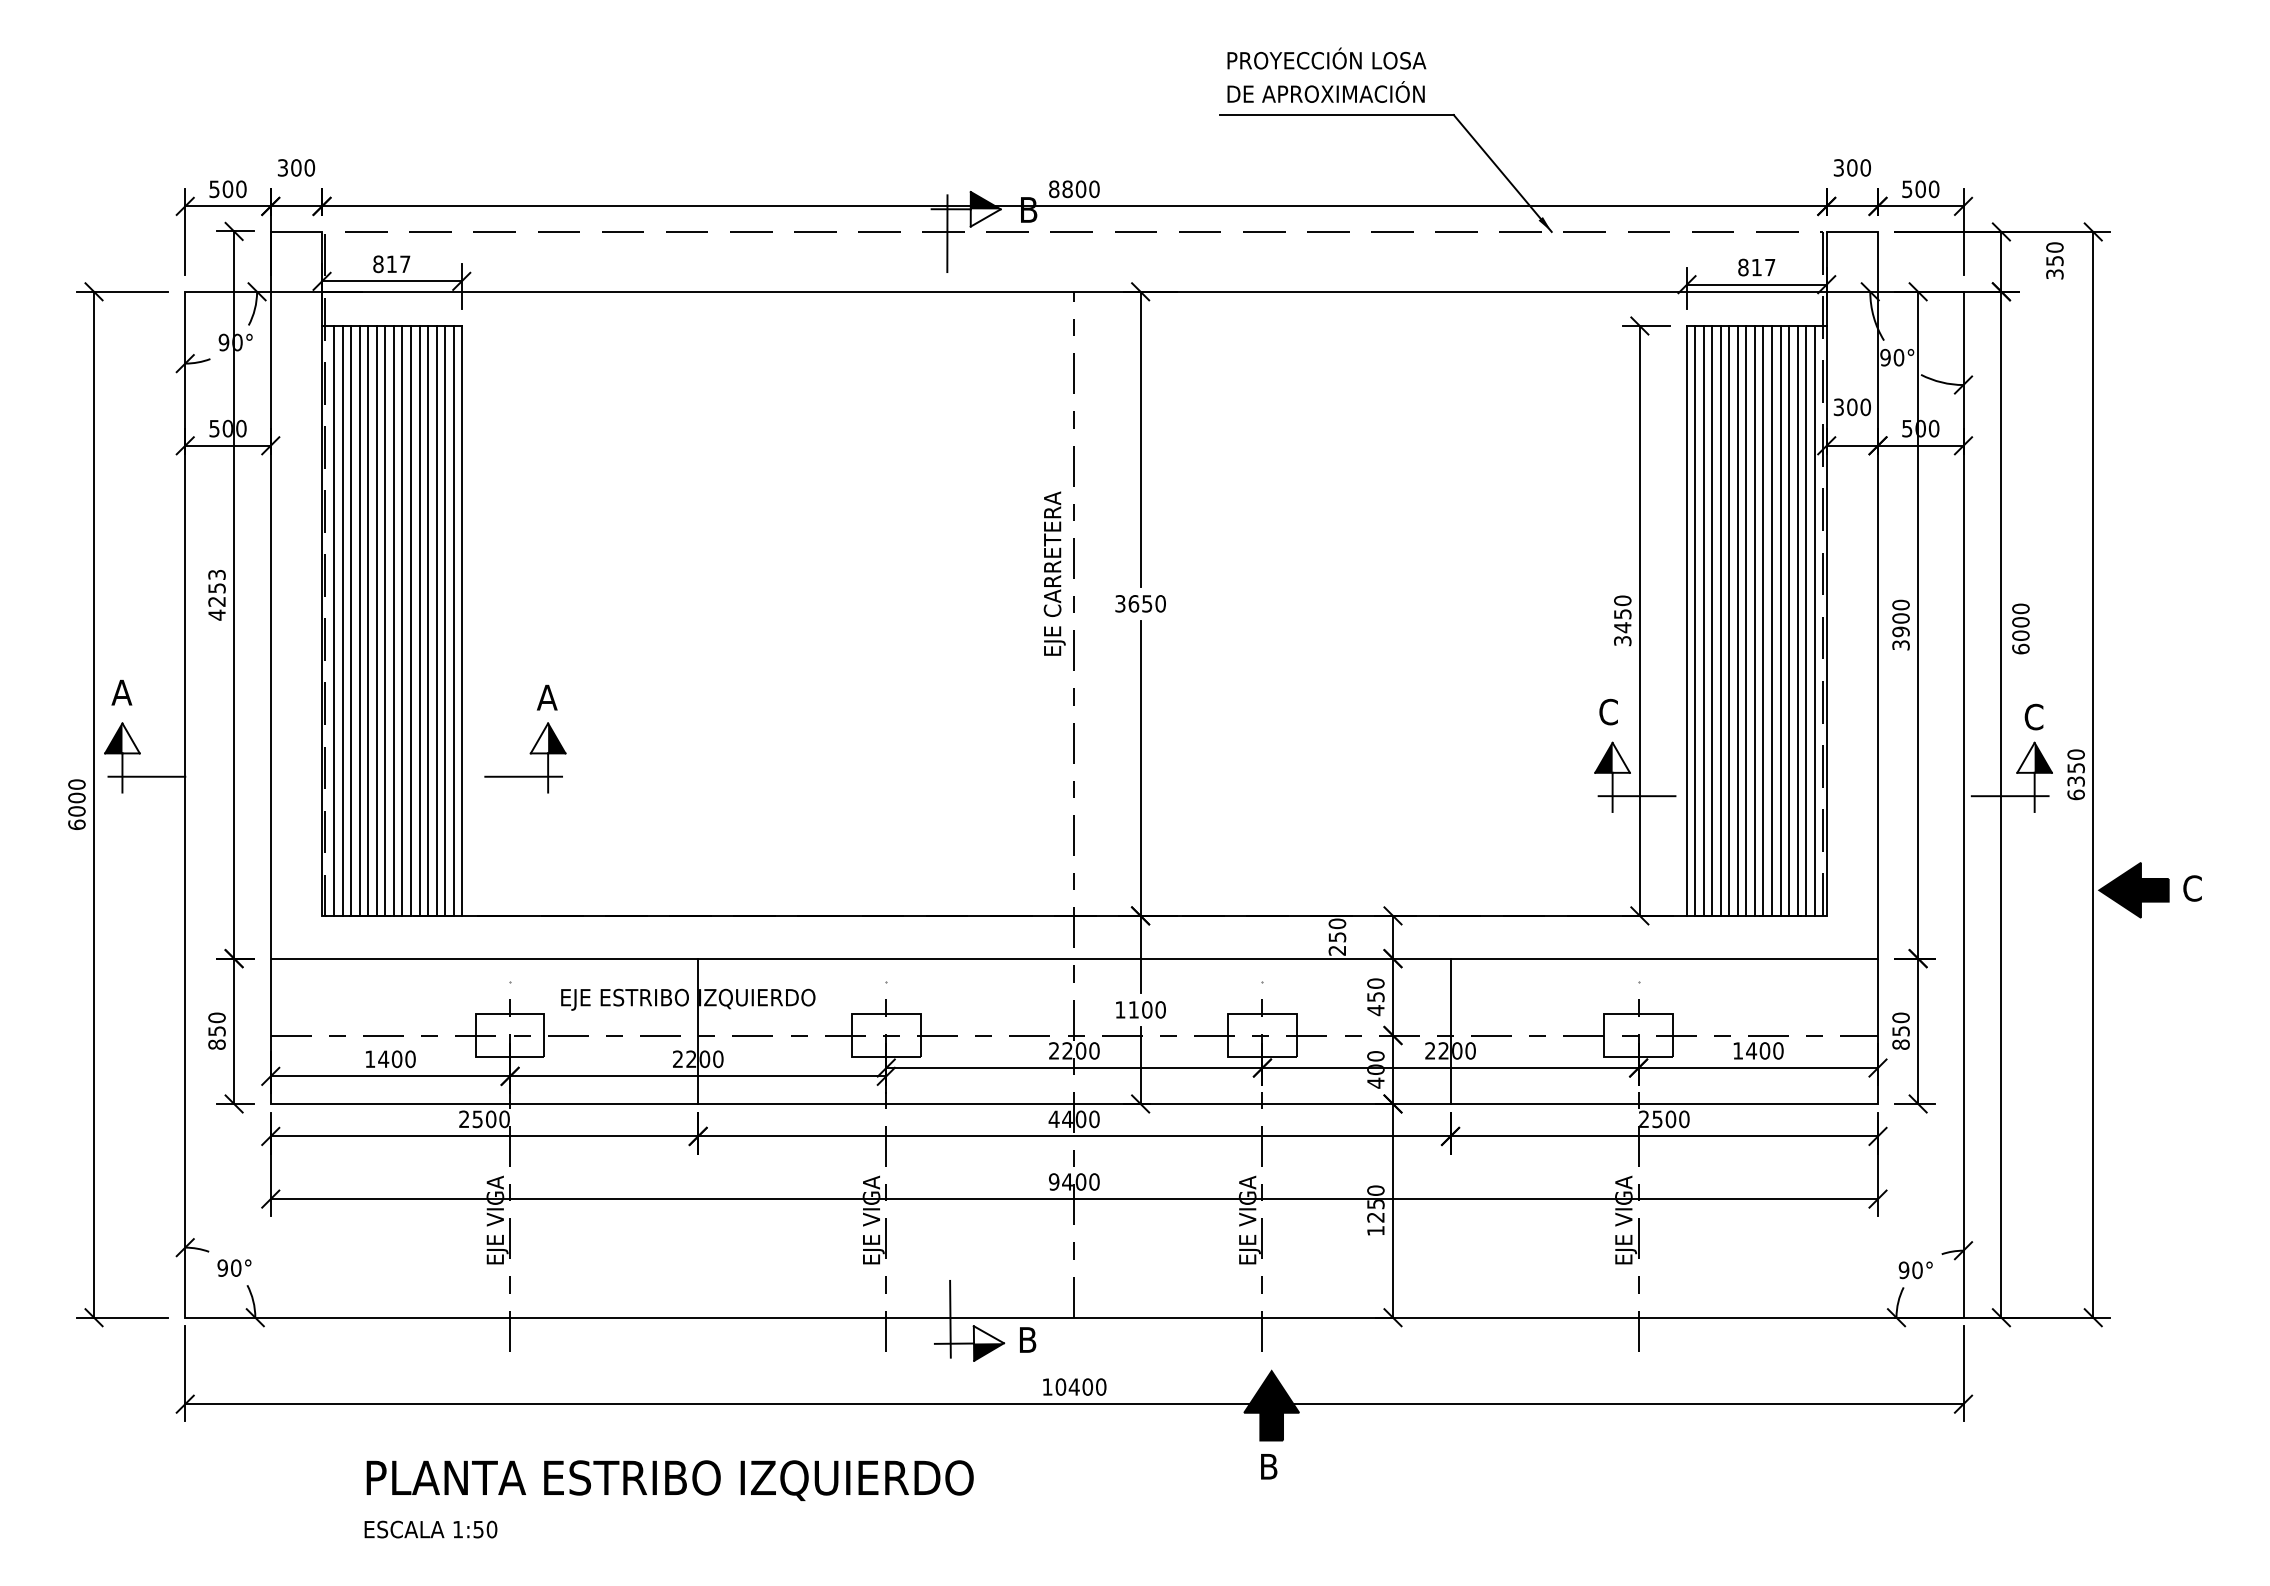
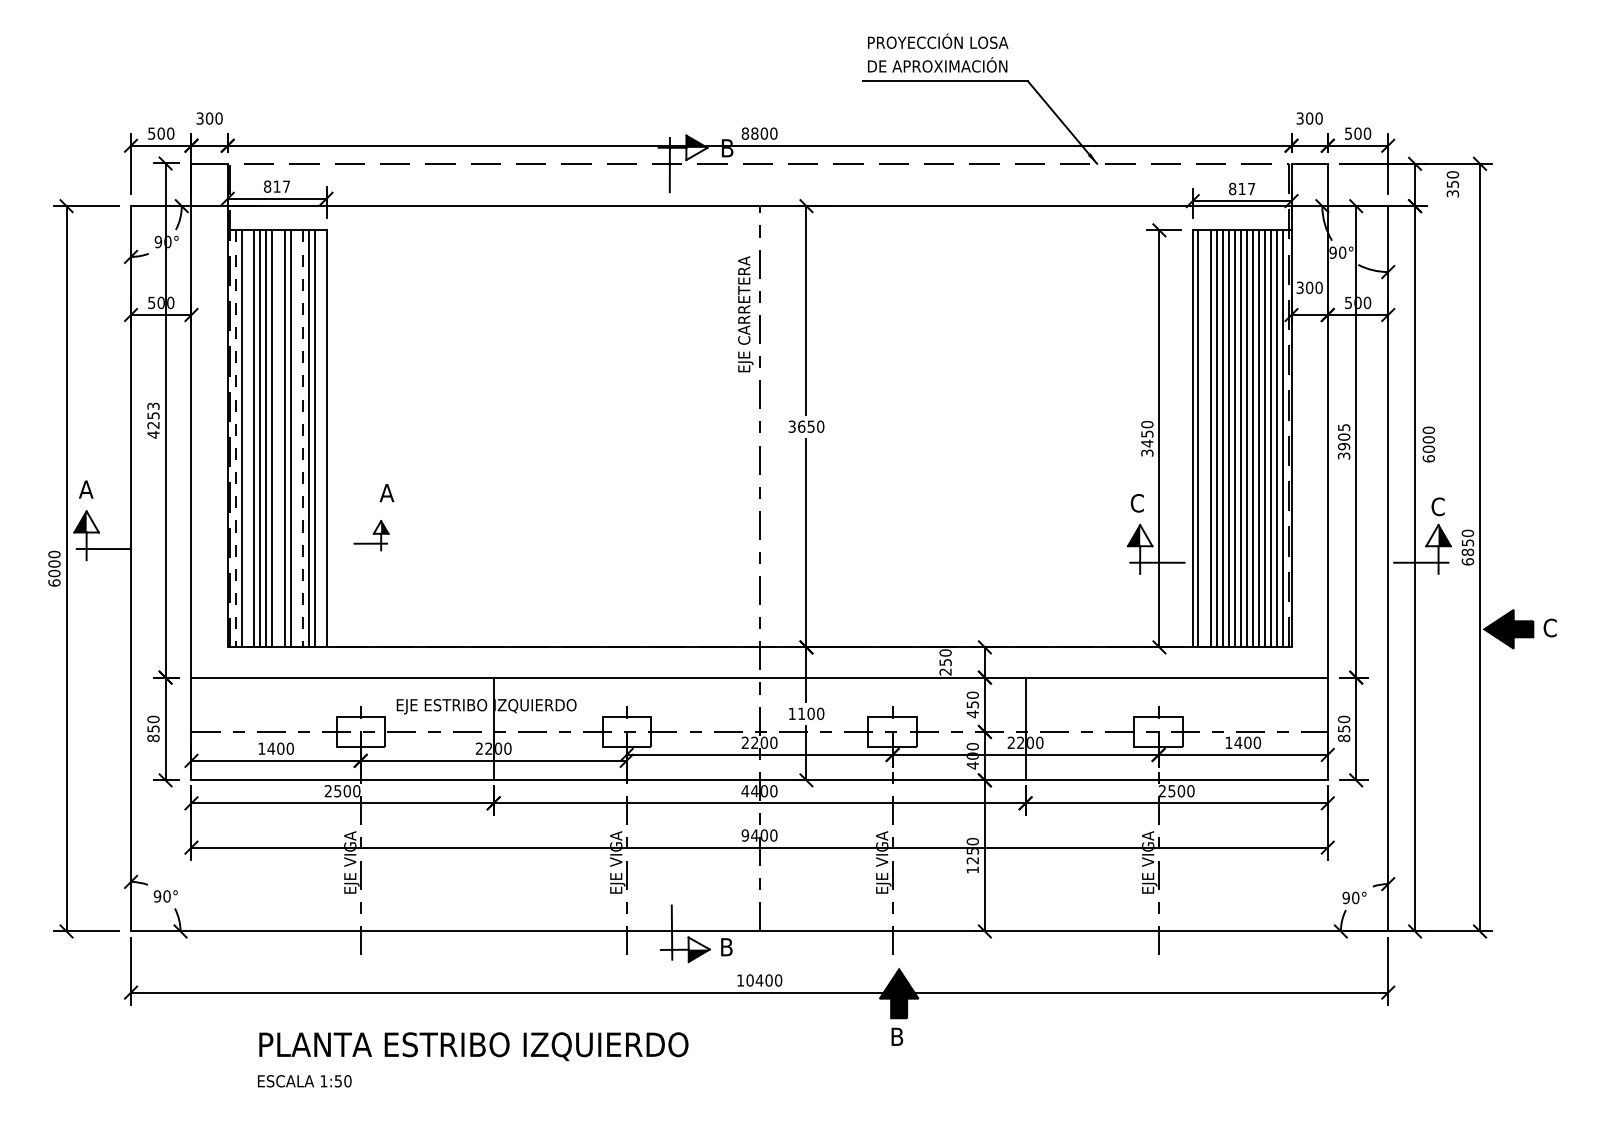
text: (1054, 573) -> (745, 314), moved
text: (1900, 604) -> (1343, 427), 3900 -> 3905
line: (334, 620) -> (236, 438), solid -> dashed
line: (351, 620) -> (248, 438), removed
line: (393, 620) -> (278, 438), removed
line: (419, 620) -> (296, 438), removed
line: (428, 620) -> (303, 438), solid -> dashed
line: (453, 620) -> (320, 438), removed
line: (1703, 620) -> (1204, 438), removed
part: (525, 757) -> (371, 535), size x0.6
text: (2075, 781) -> (1467, 552), 6350 -> 6850

